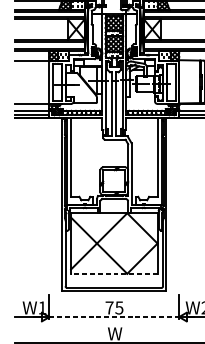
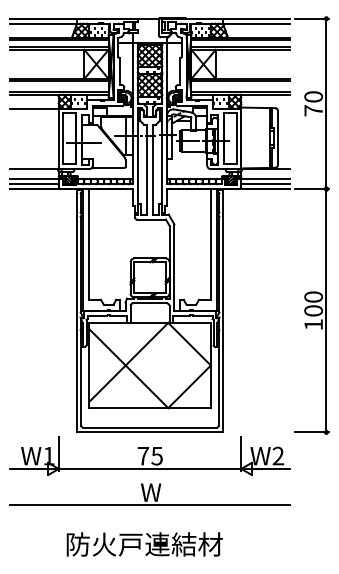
line: (114, 274) -> (150, 408), dashed -> solid
line: (114, 316) -> (150, 468), dashed -> solid

